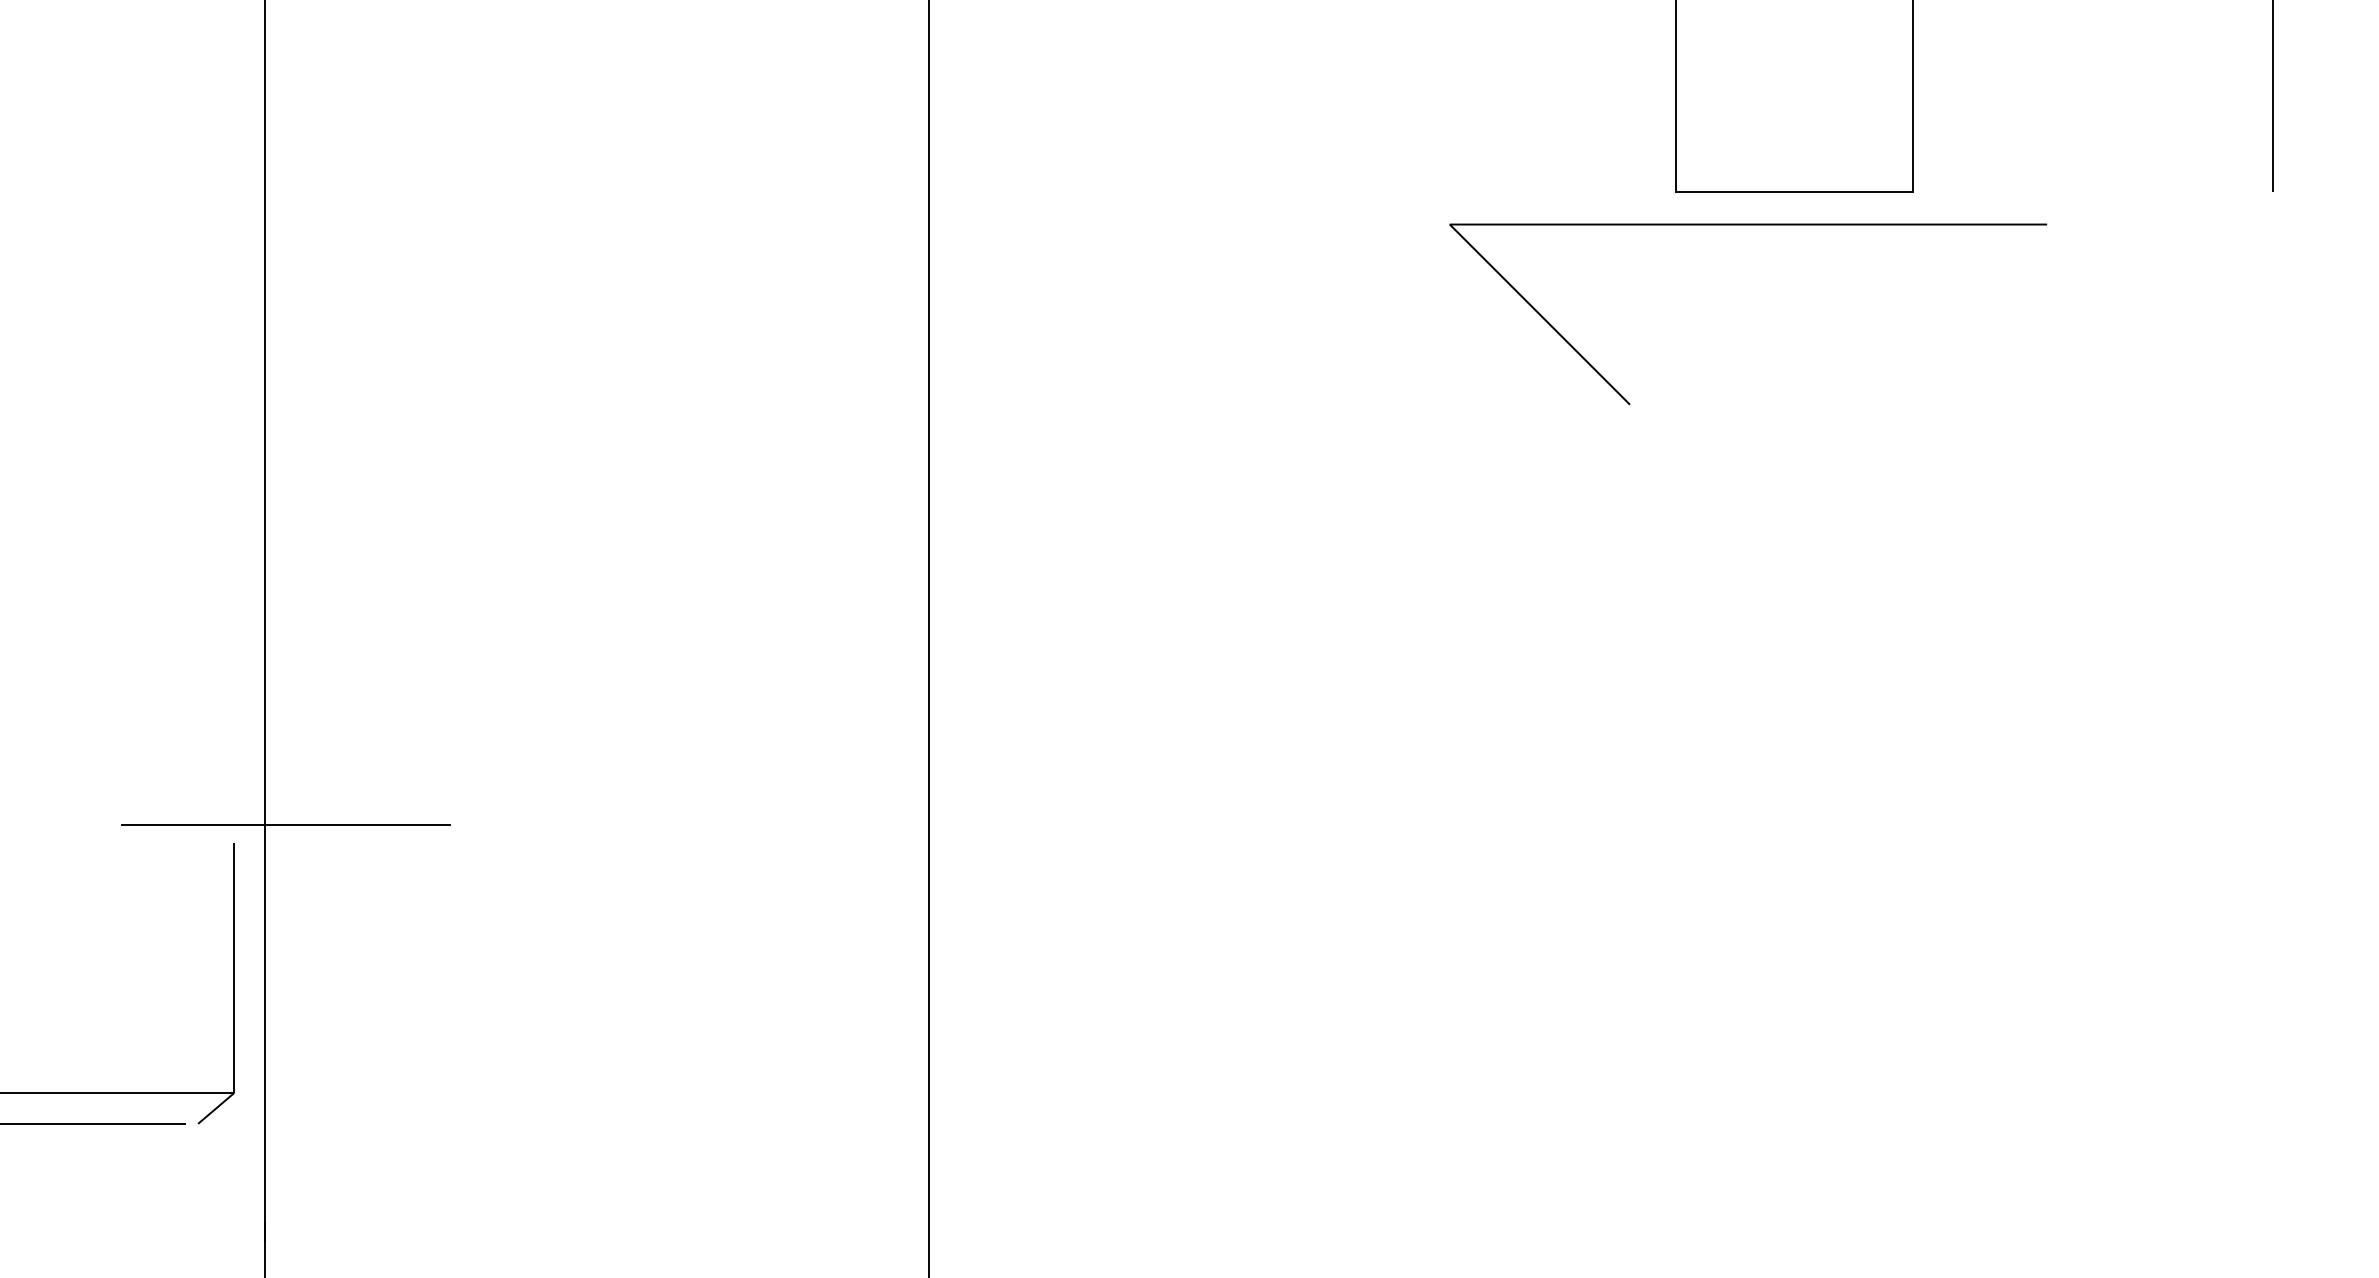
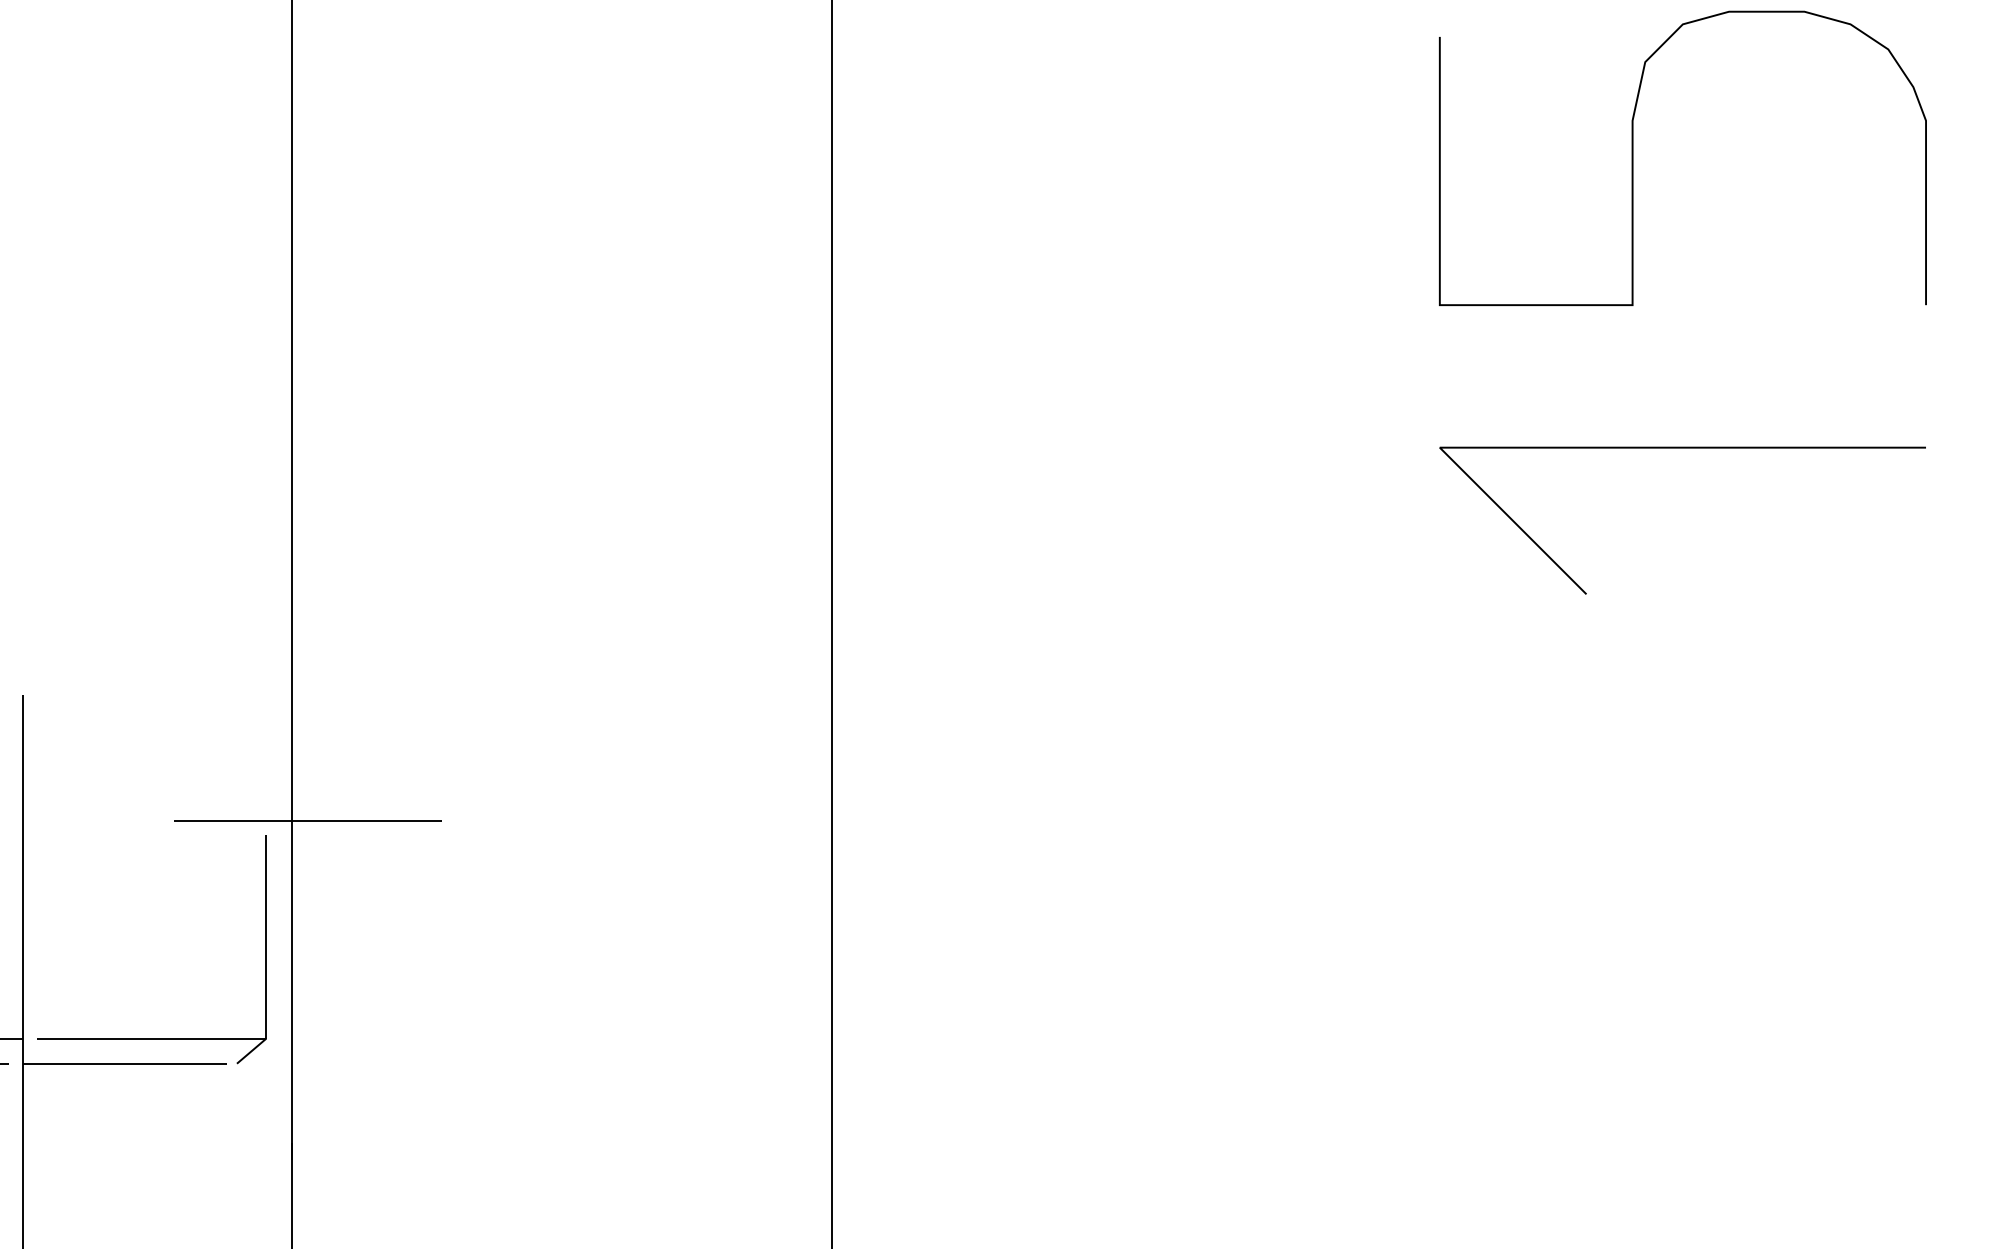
line: (1747, 225) -> (1682, 448), moved

